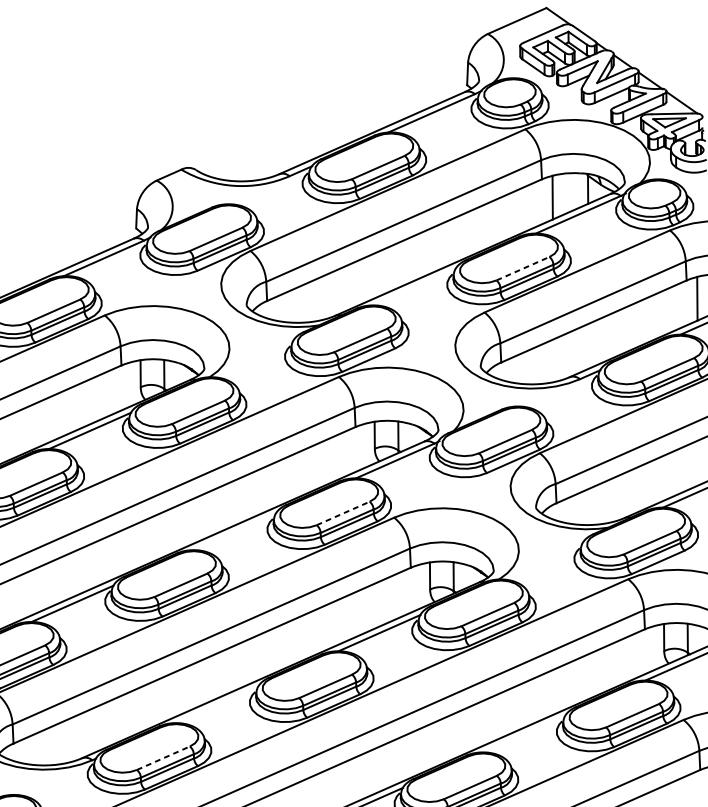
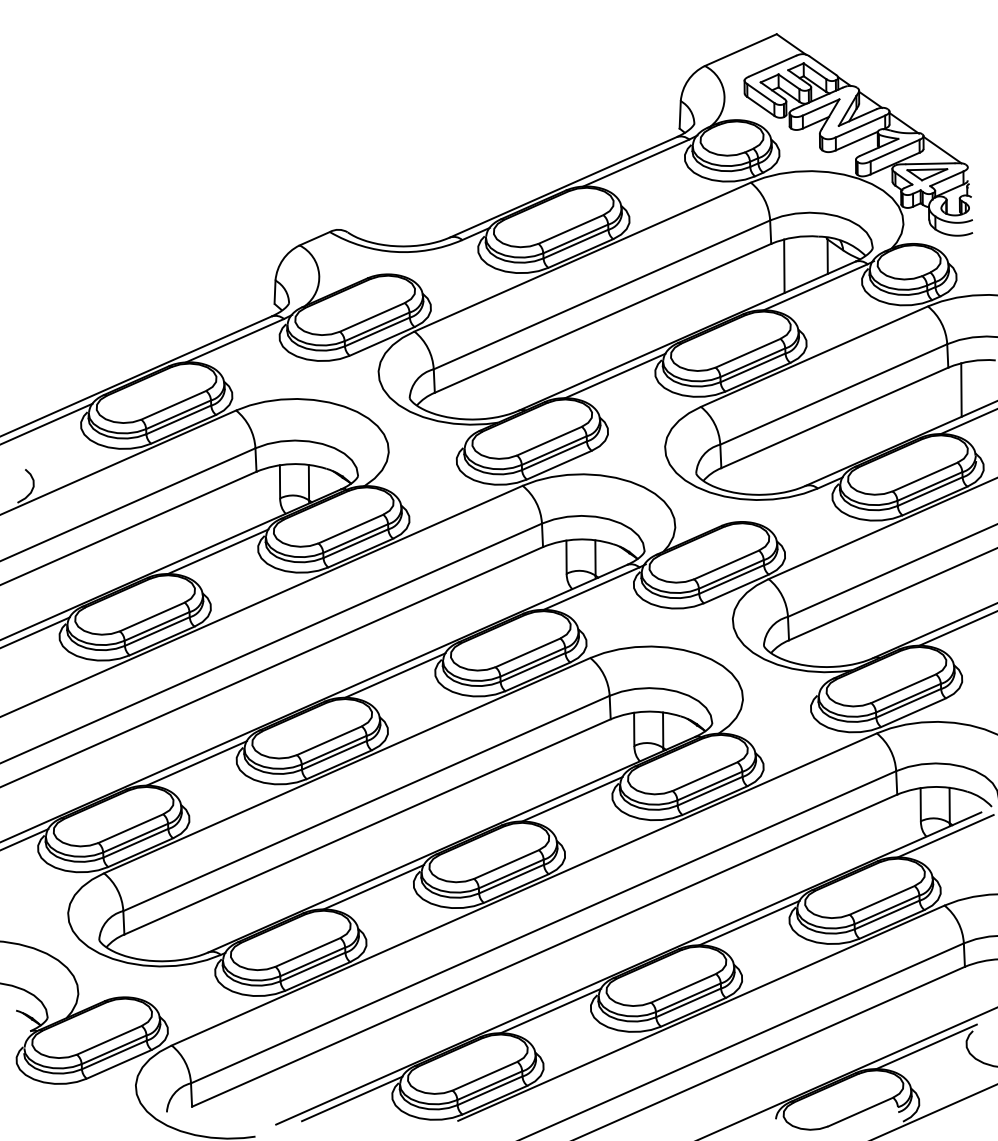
line: (523, 268) -> (748, 353), dashed -> solid
line: (414, 286) -> (615, 375), added
line: (343, 513) -> (528, 652), dashed -> solid
line: (234, 531) -> (394, 675), added
line: (217, 704) -> (373, 886), added
line: (524, 733) -> (749, 922), added
line: (163, 758) -> (308, 952), dashed -> solid

